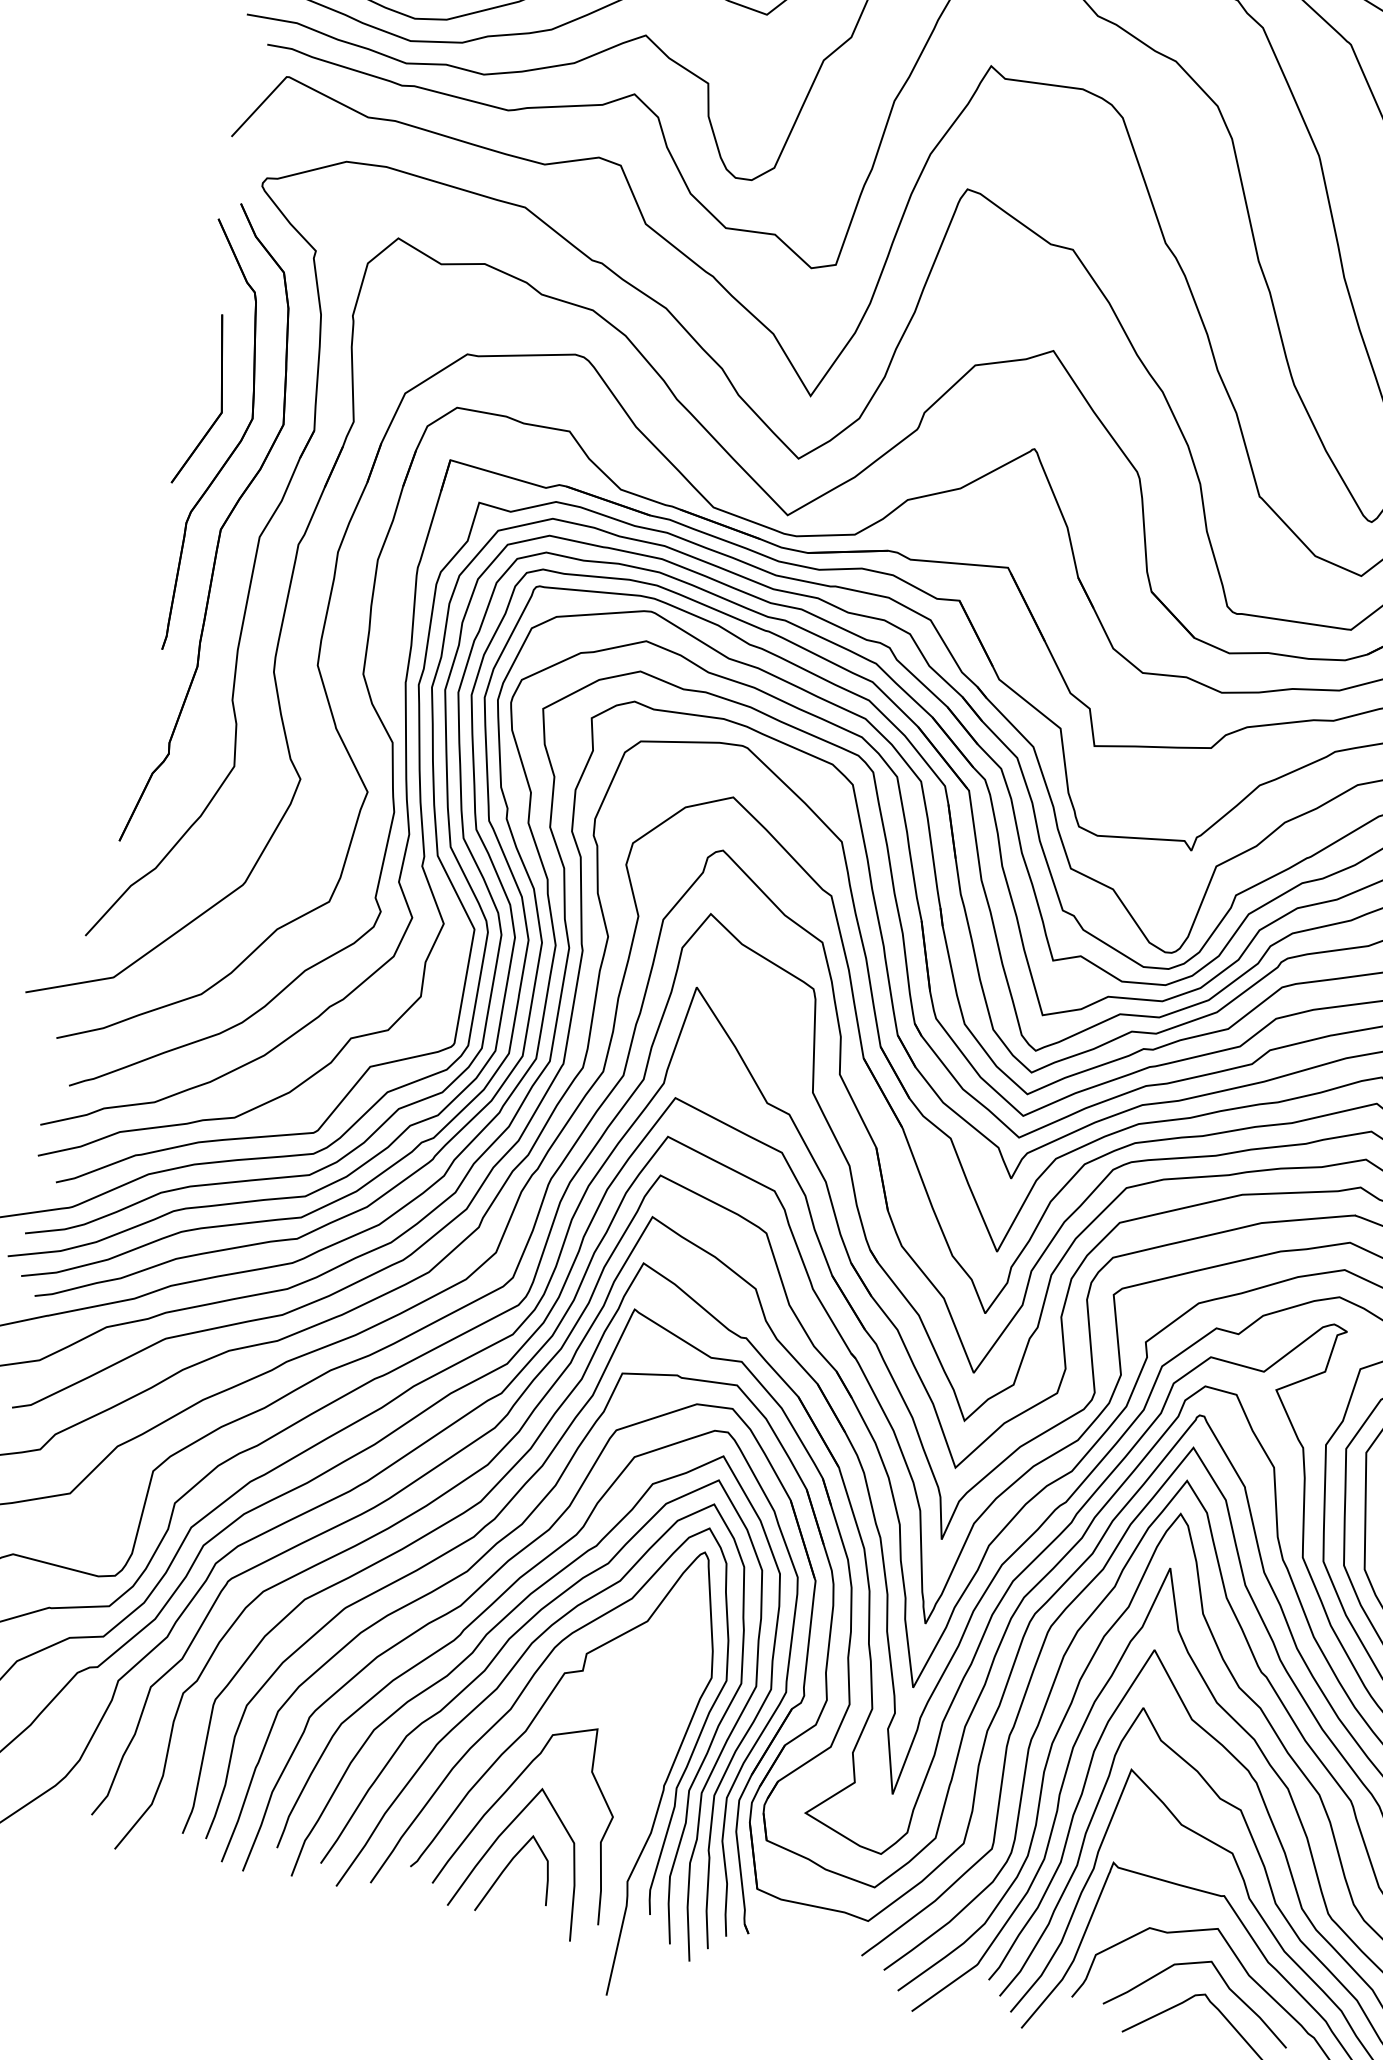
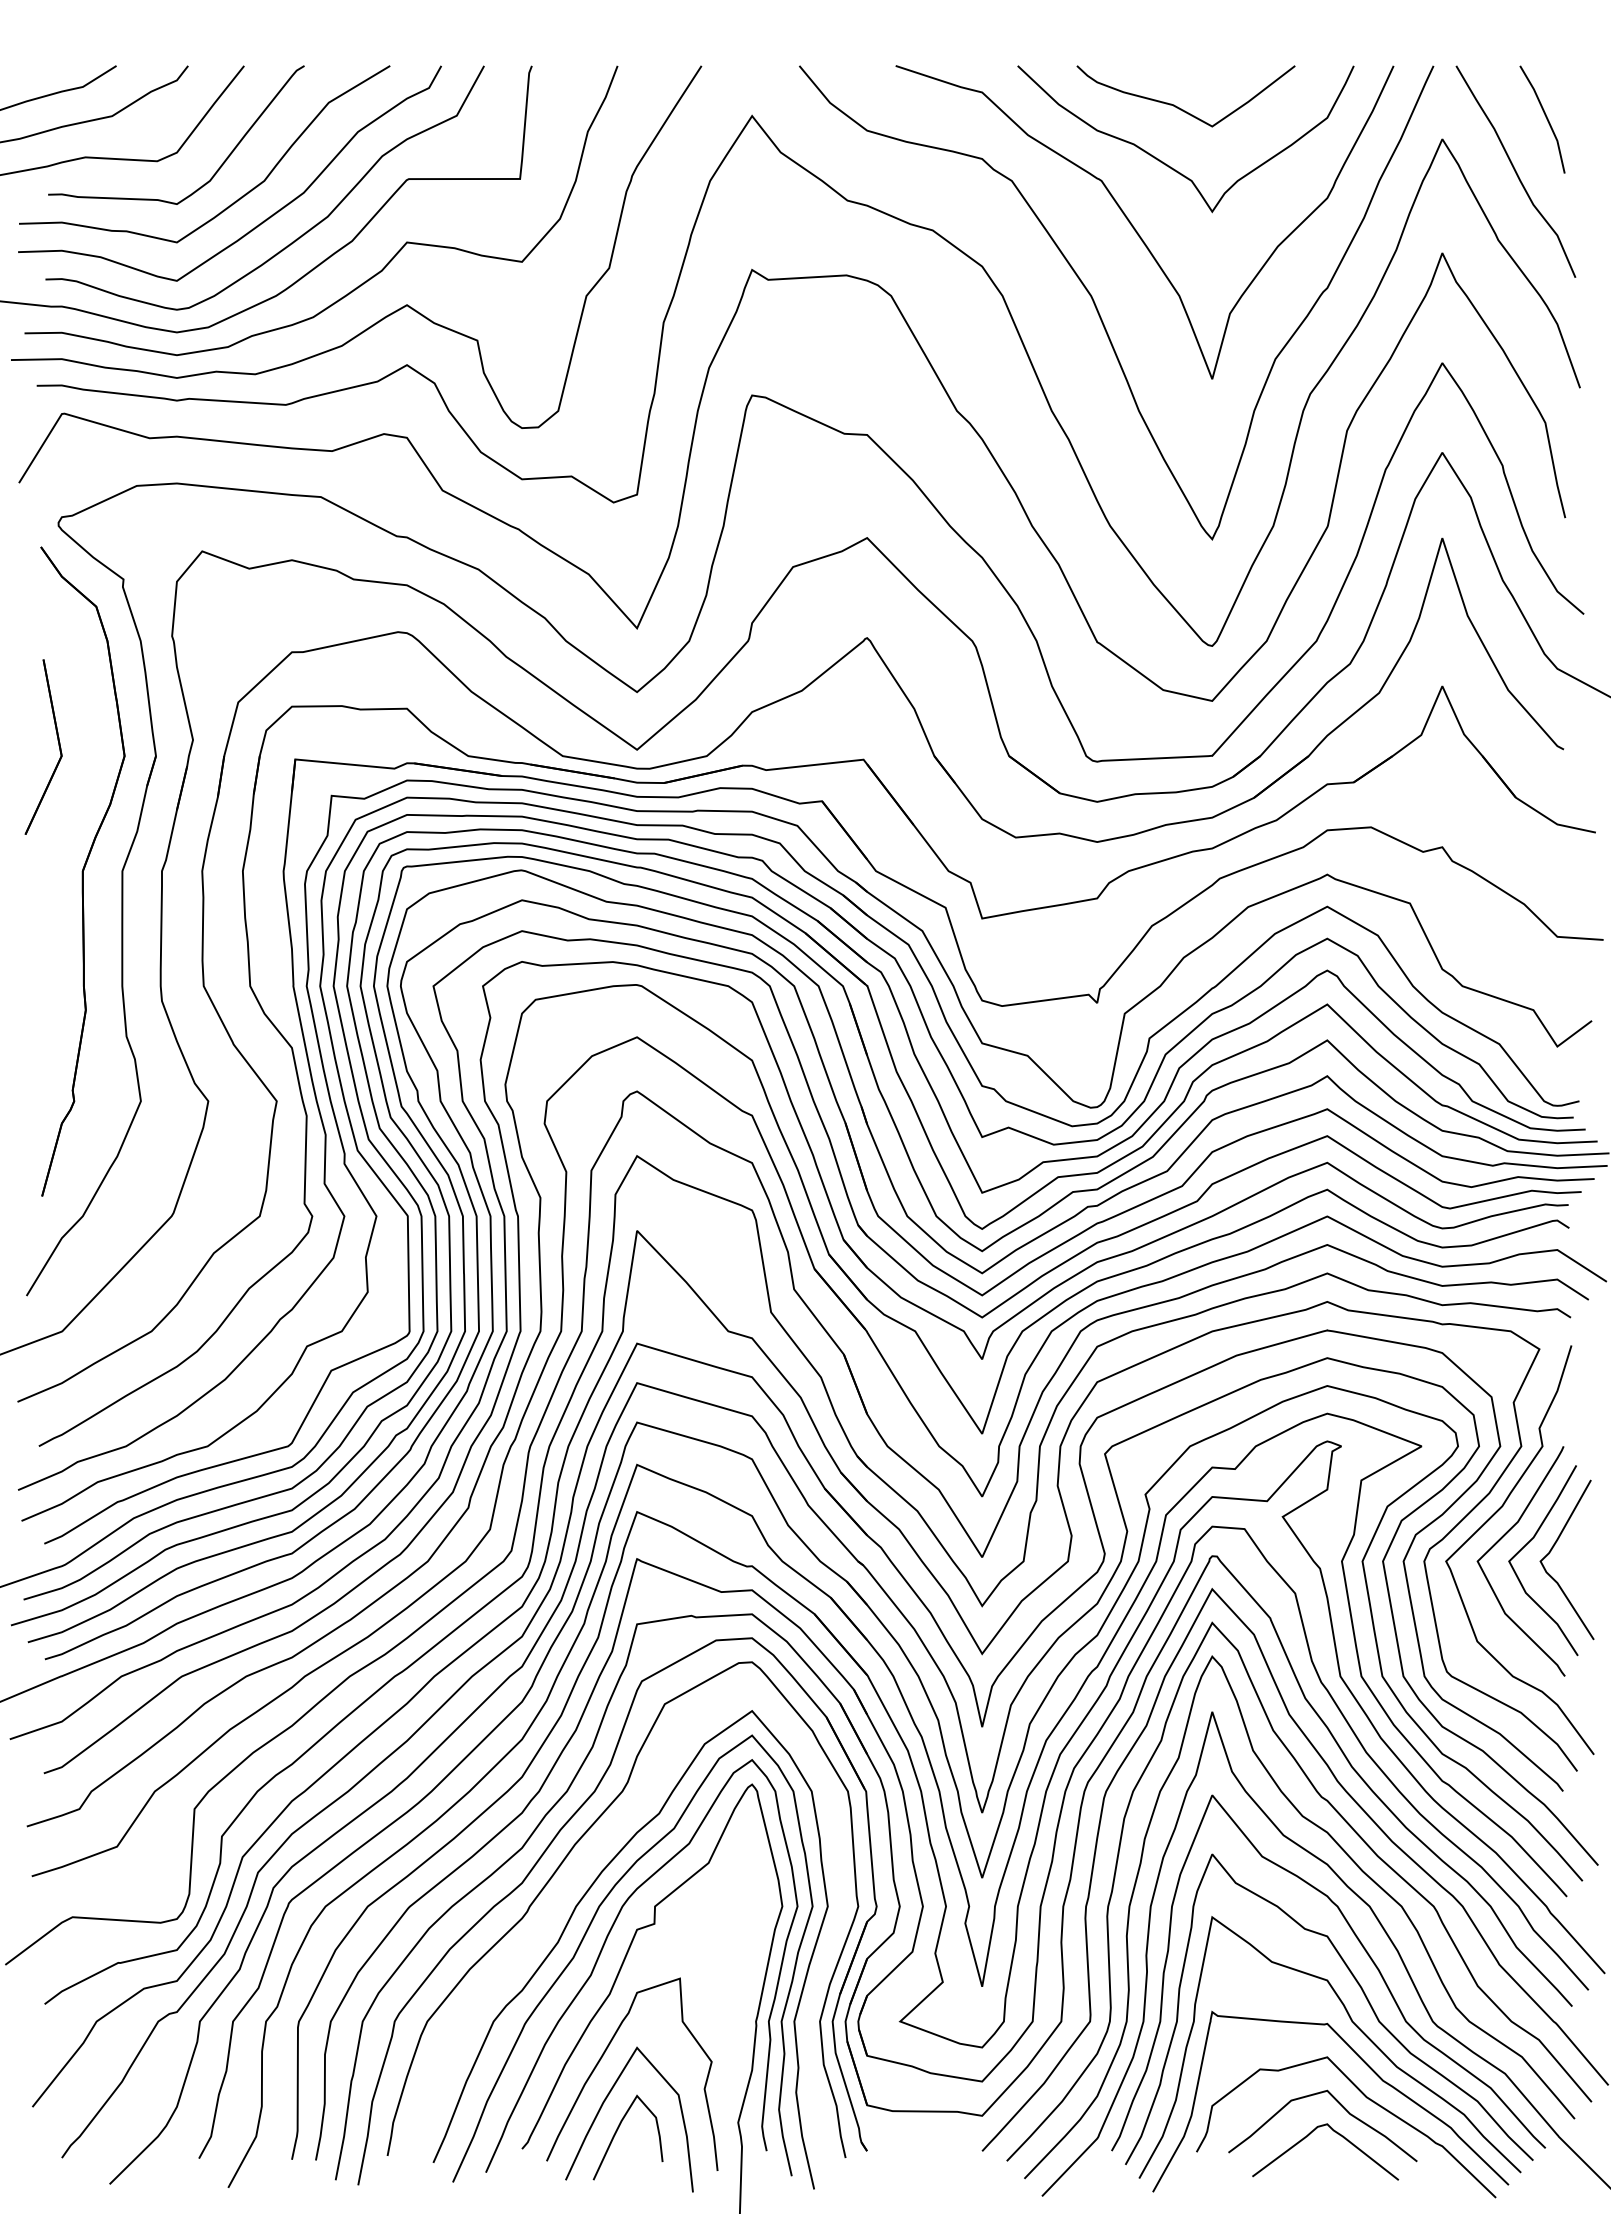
part: (231, 452) -> (78, 793), removed
curve: (502, 1621) -> (566, 1890), removed

